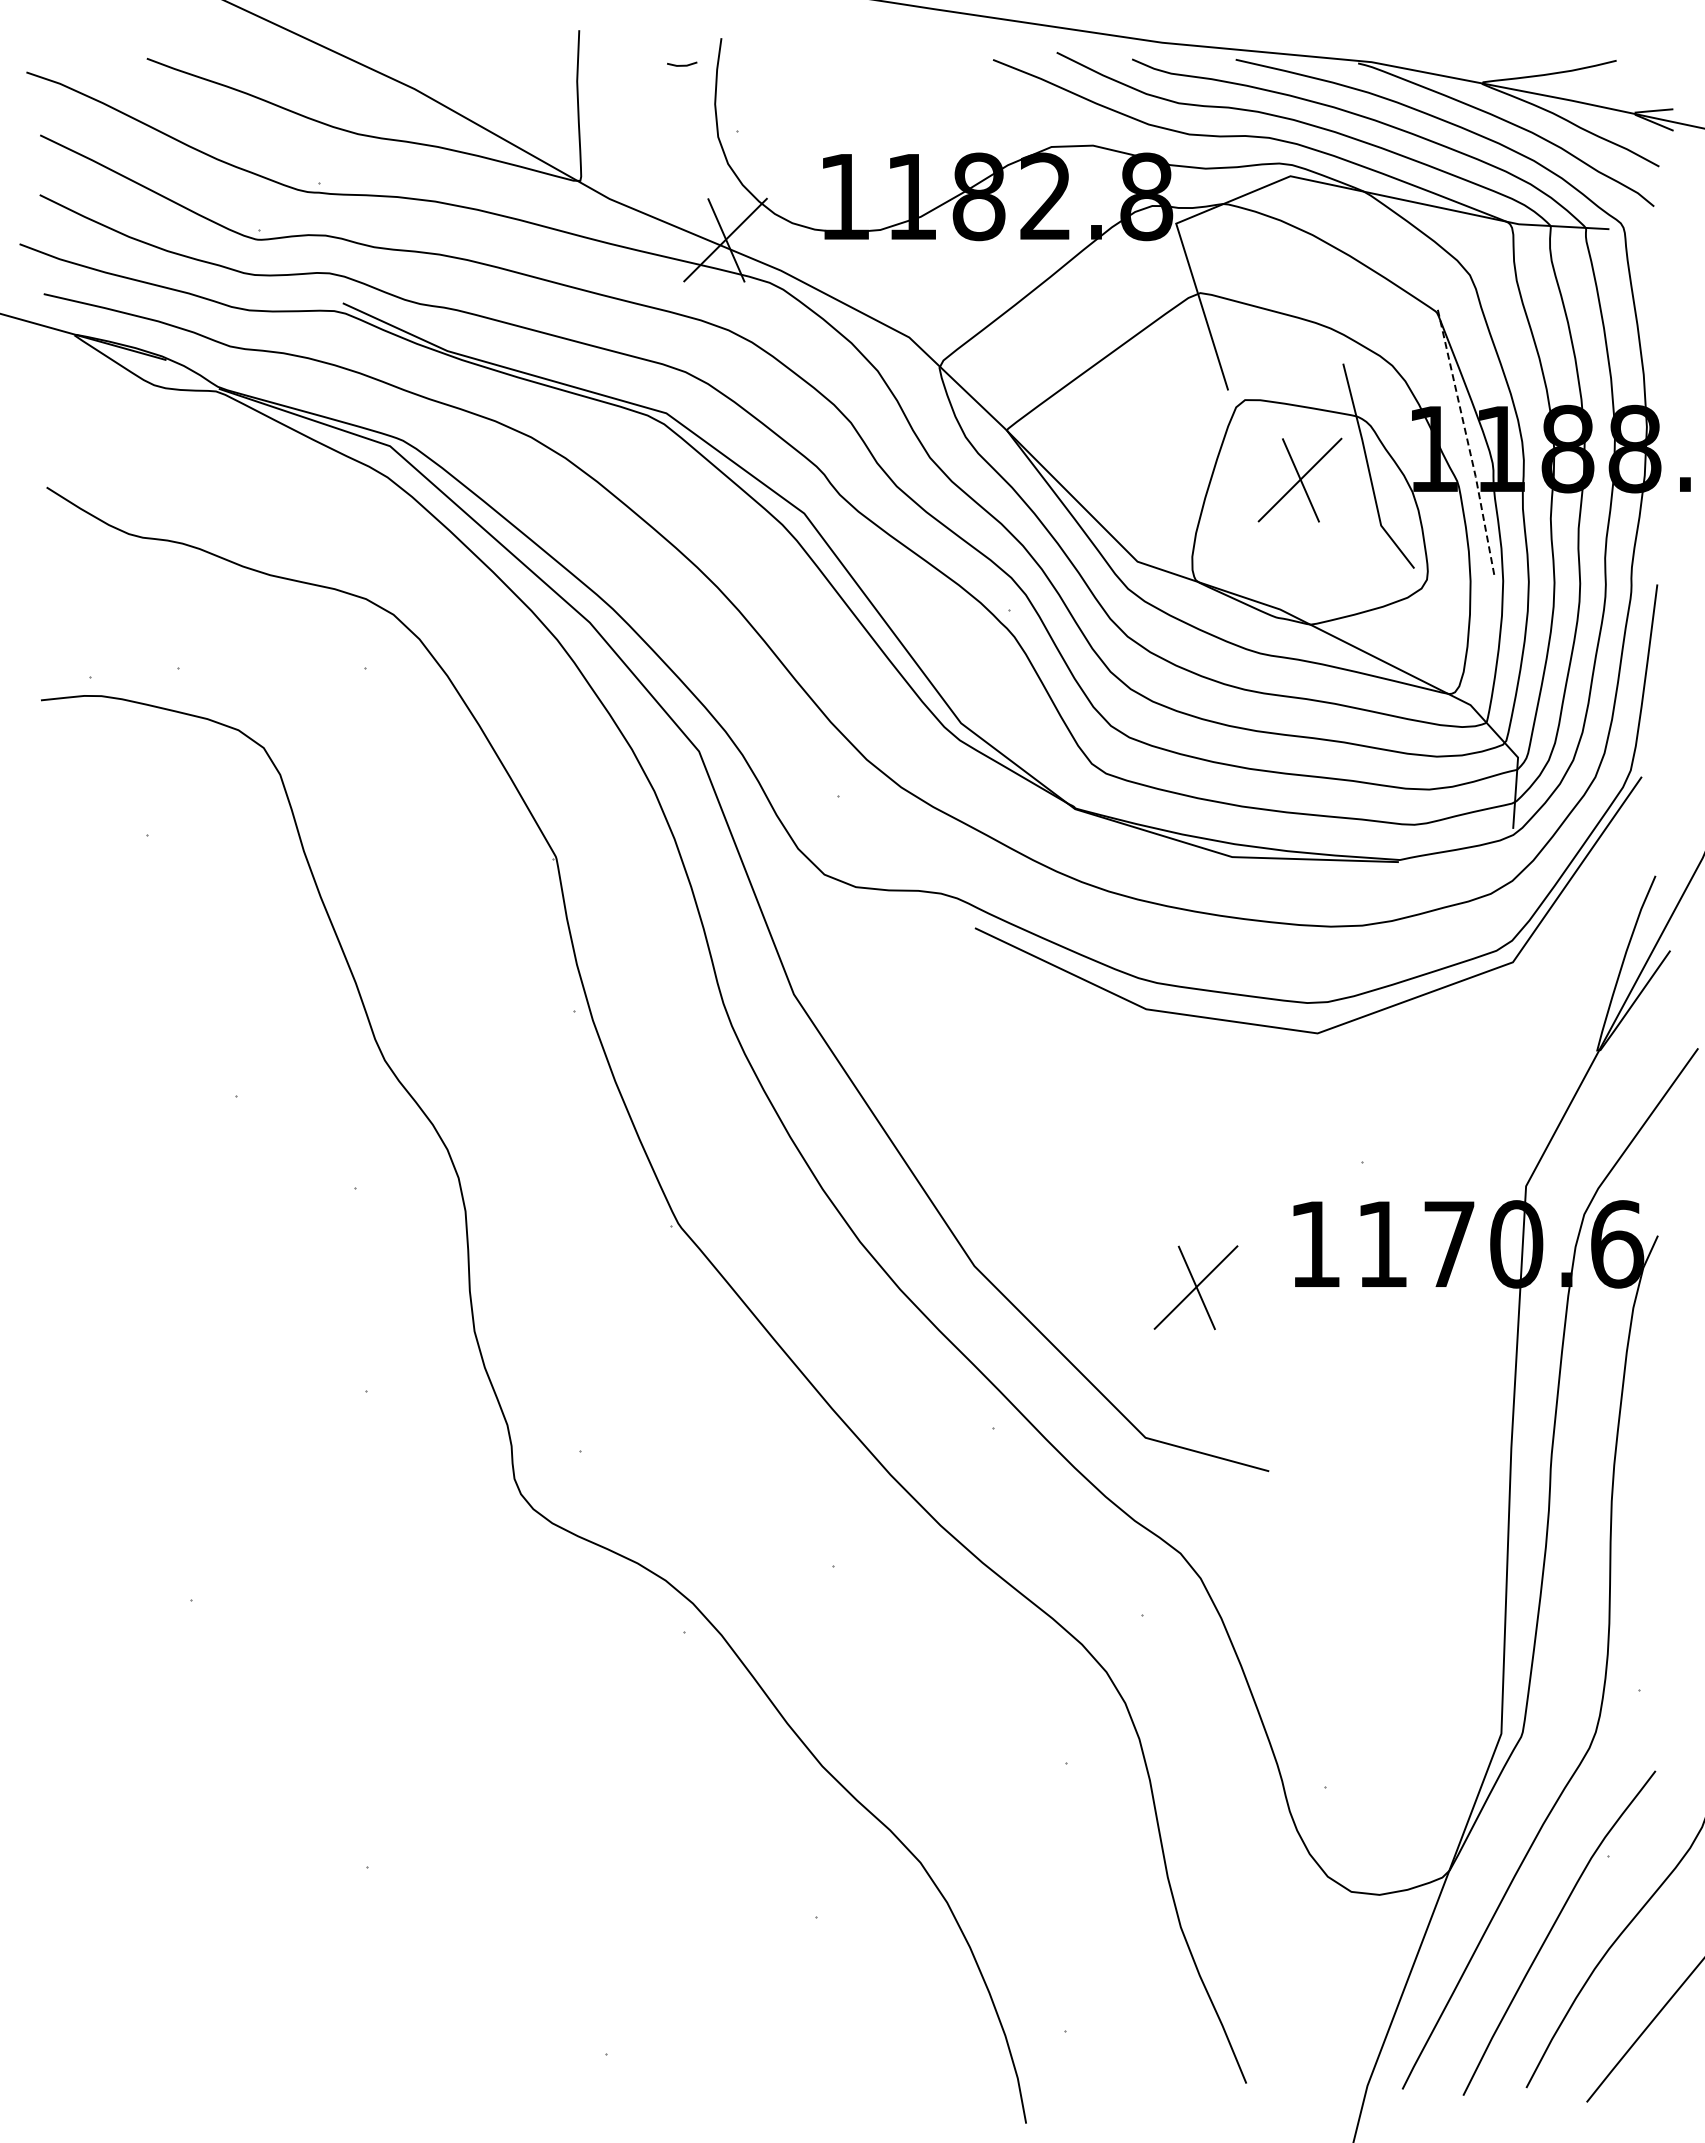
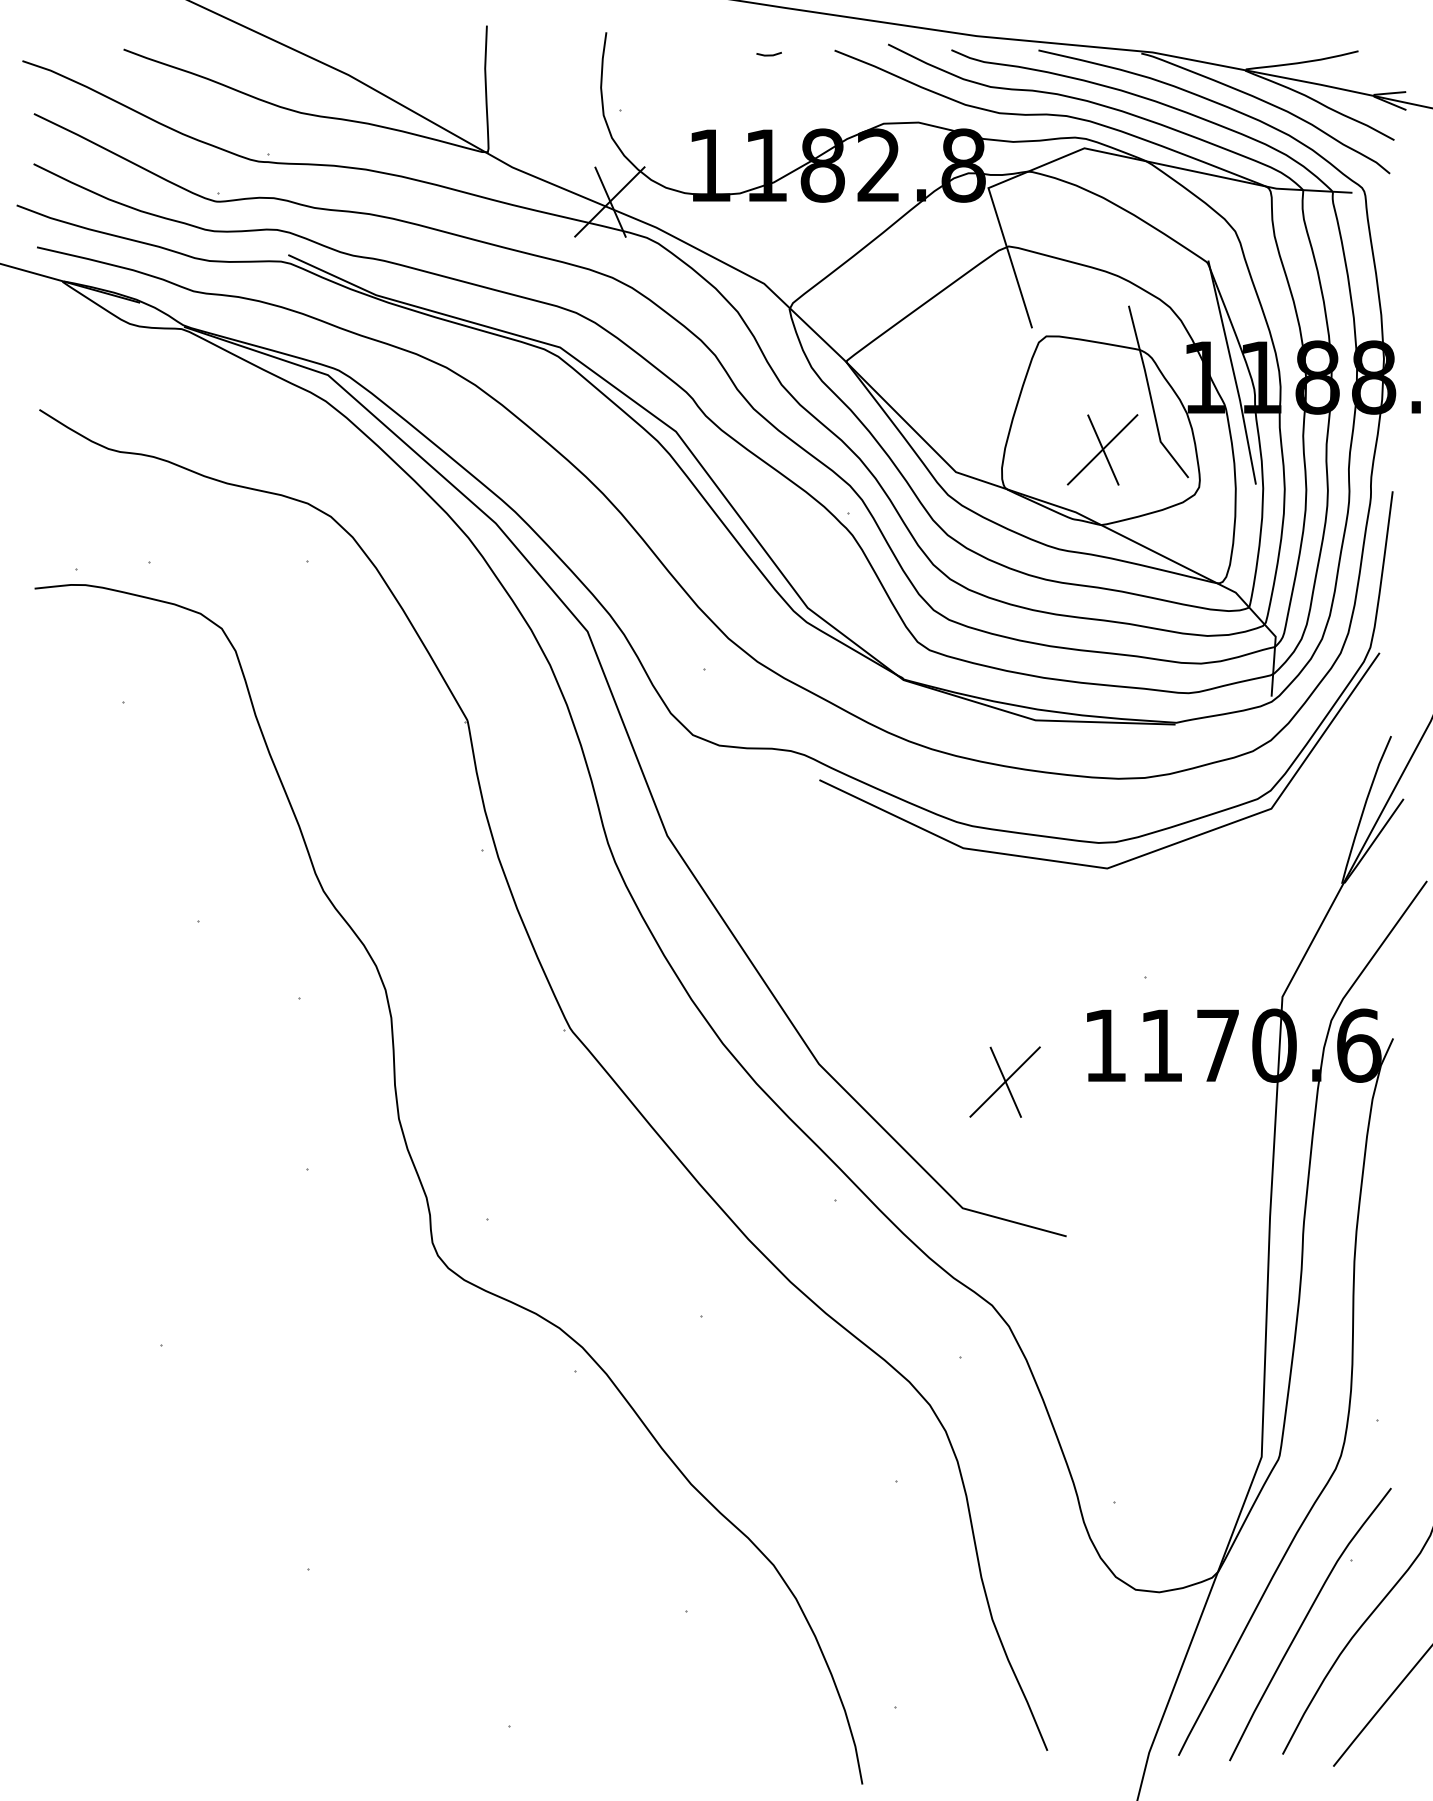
line: (682, 64) -> (769, 54), moved
line: (1468, 443) -> (1234, 372), dashed -> solid
part: (1299, 479) -> (1102, 449), moved

